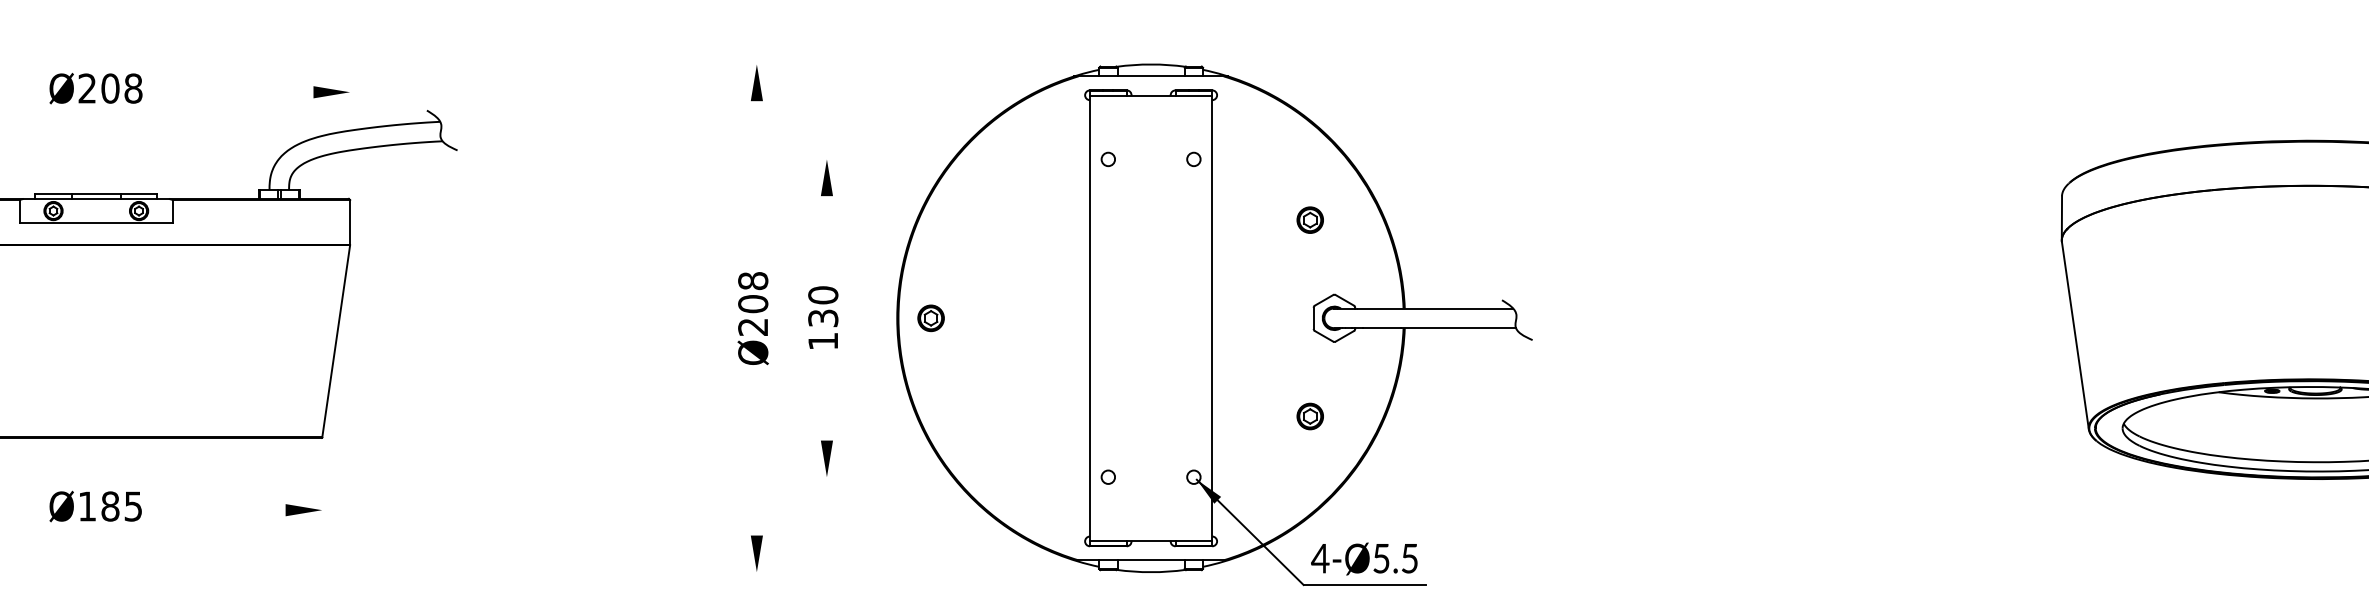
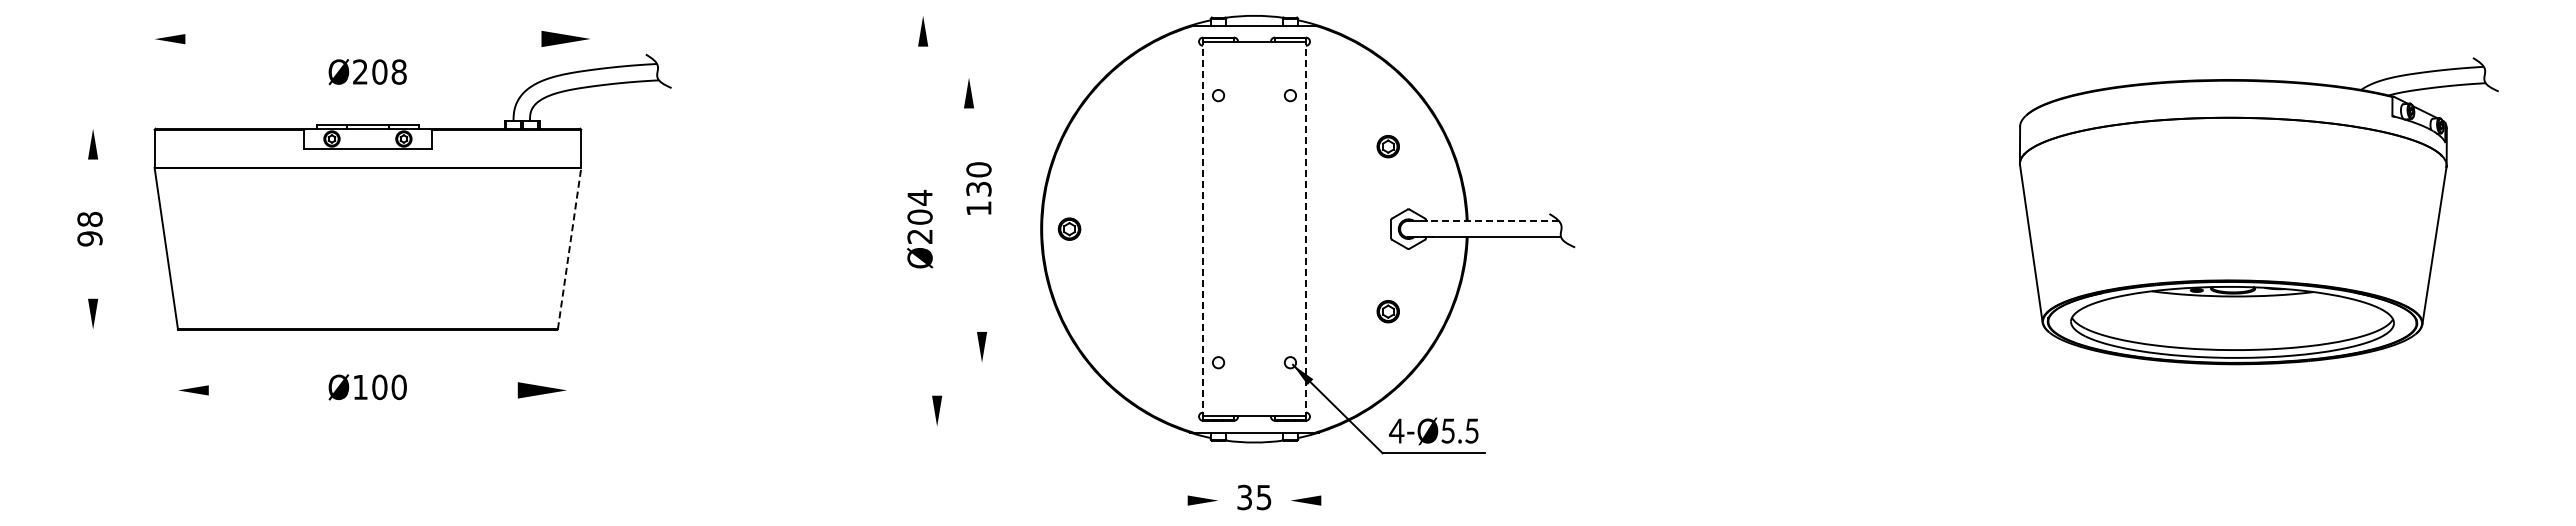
text: (95, 89) -> (367, 72), moved
part: (331, 92) -> (565, 39), size x1.6
part: (826, 178) -> (968, 93), moved
text: (752, 280) -> (919, 197), Ø208 -> Ø204
line: (1434, 308) -> (1492, 220), solid -> dashed
text: (822, 317) -> (978, 188), moved
line: (1090, 318) -> (1203, 229), solid -> dashed
line: (1211, 318) -> (1305, 229), solid -> dashed
line: (336, 341) -> (569, 248), solid -> dashed
text: (121, 506) -> (389, 387), Ø185 -> Ø100
part: (303, 510) -> (542, 390), size x1.6
part: (757, 553) -> (937, 410), moved

